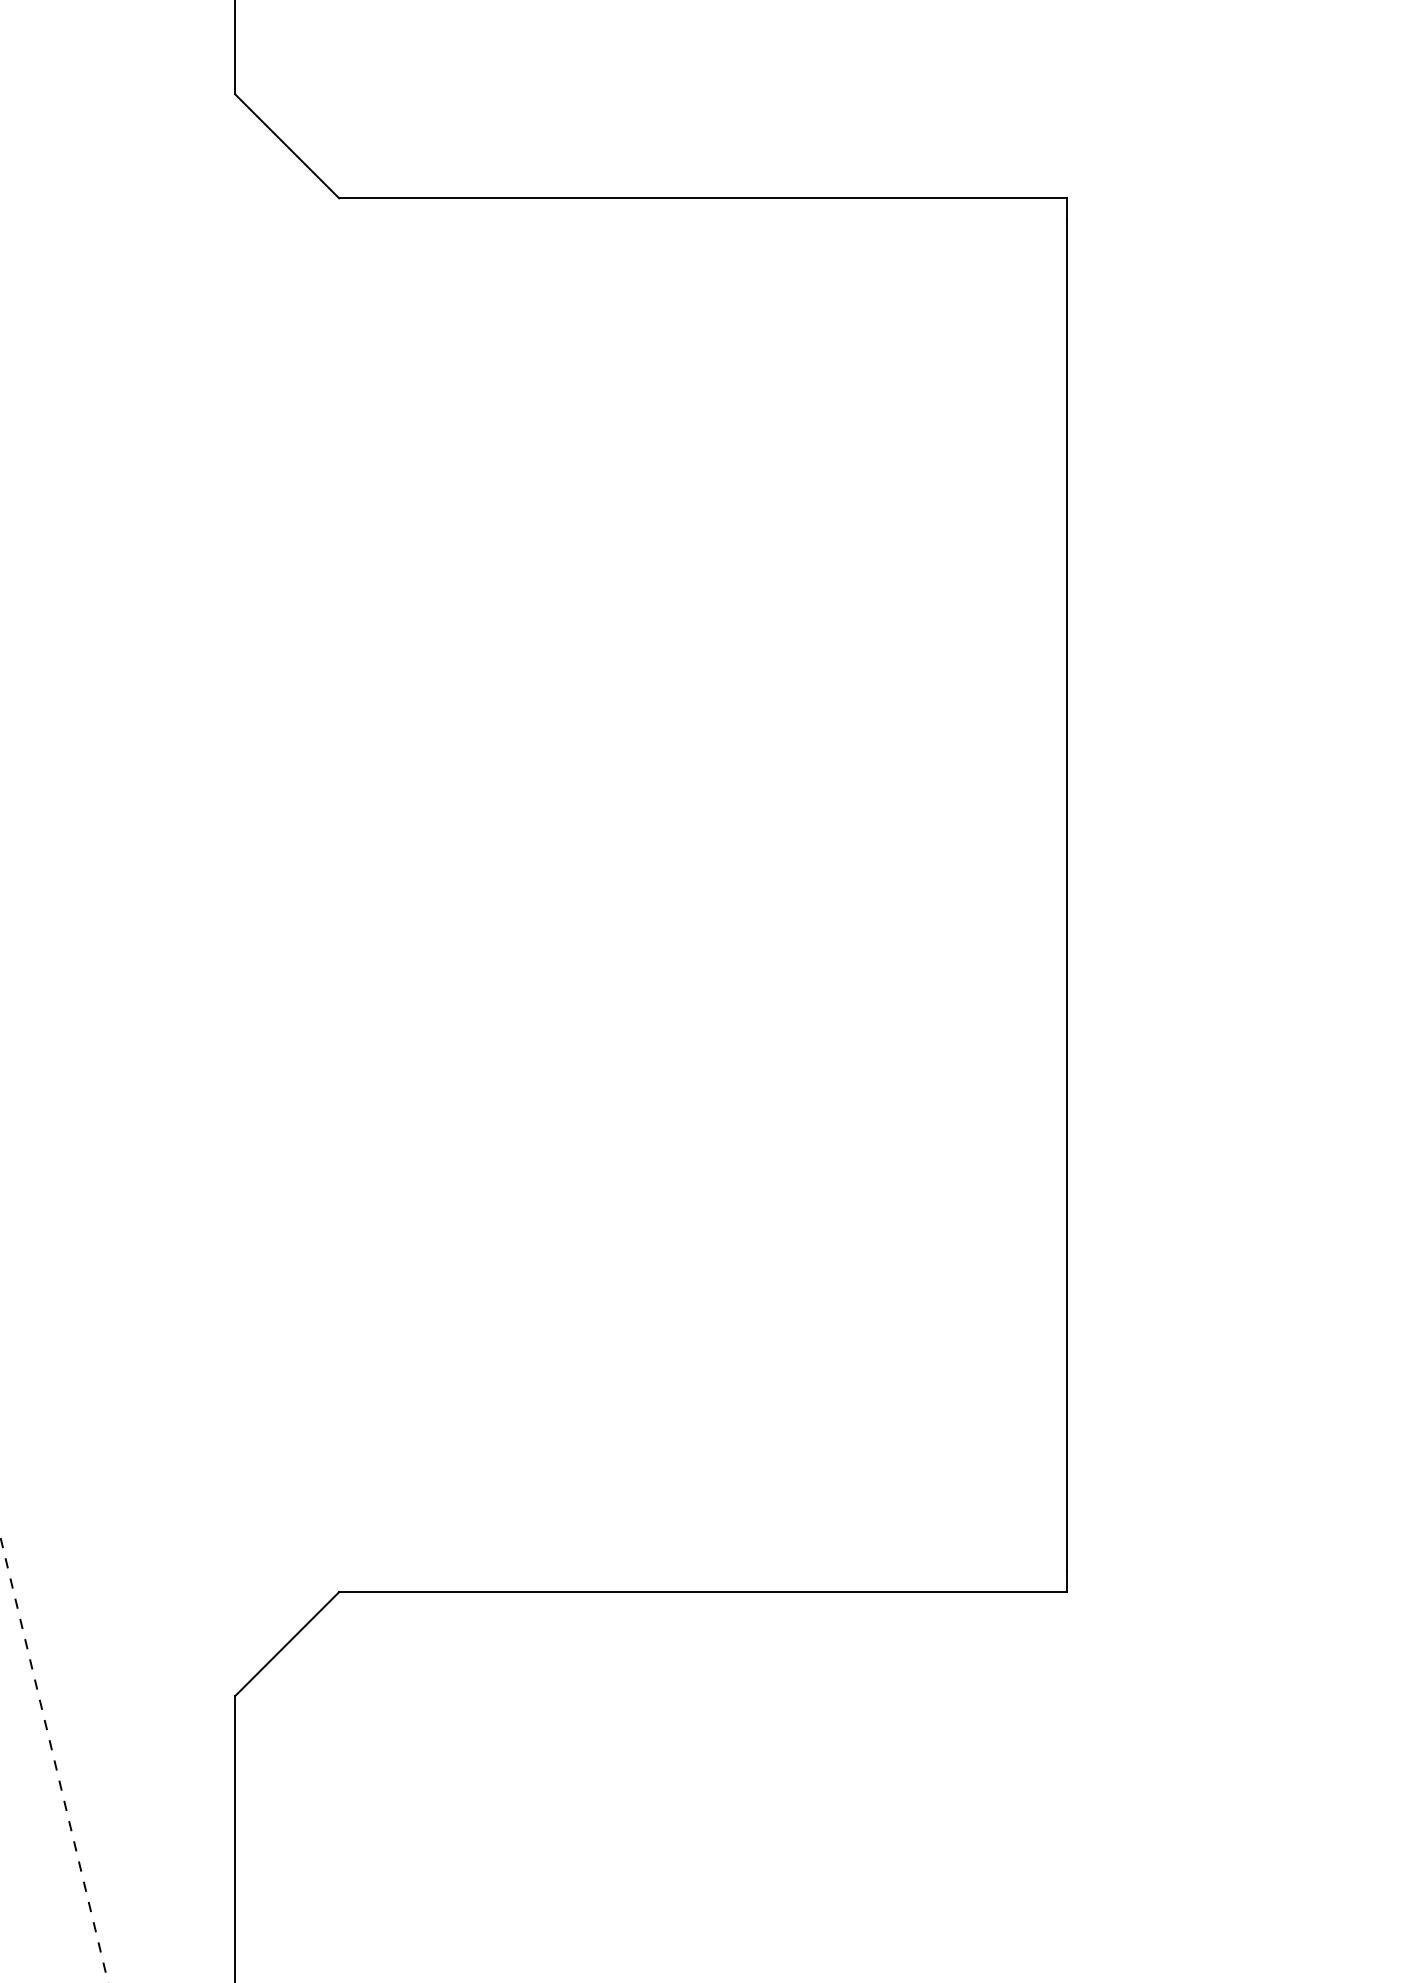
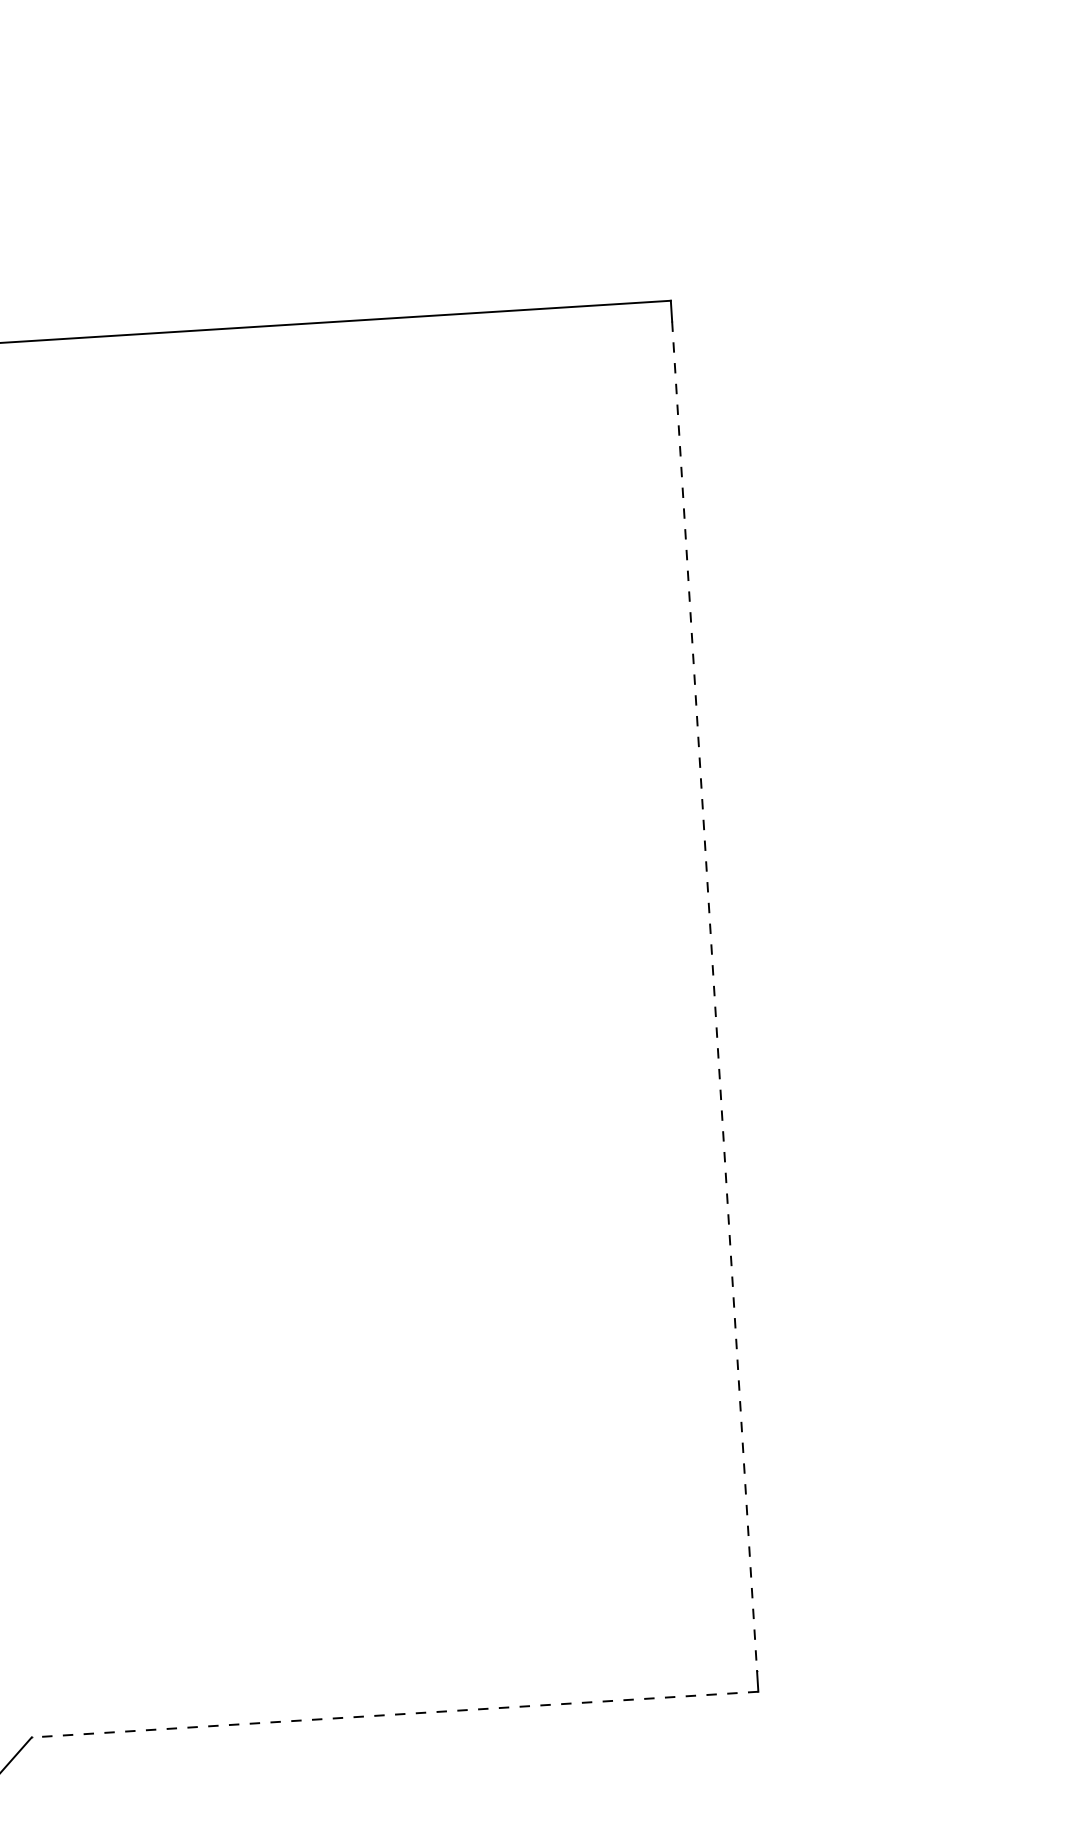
line: (1067, 895) -> (714, 996), solid -> dashed
line: (702, 1592) -> (394, 1715), solid -> dashed

